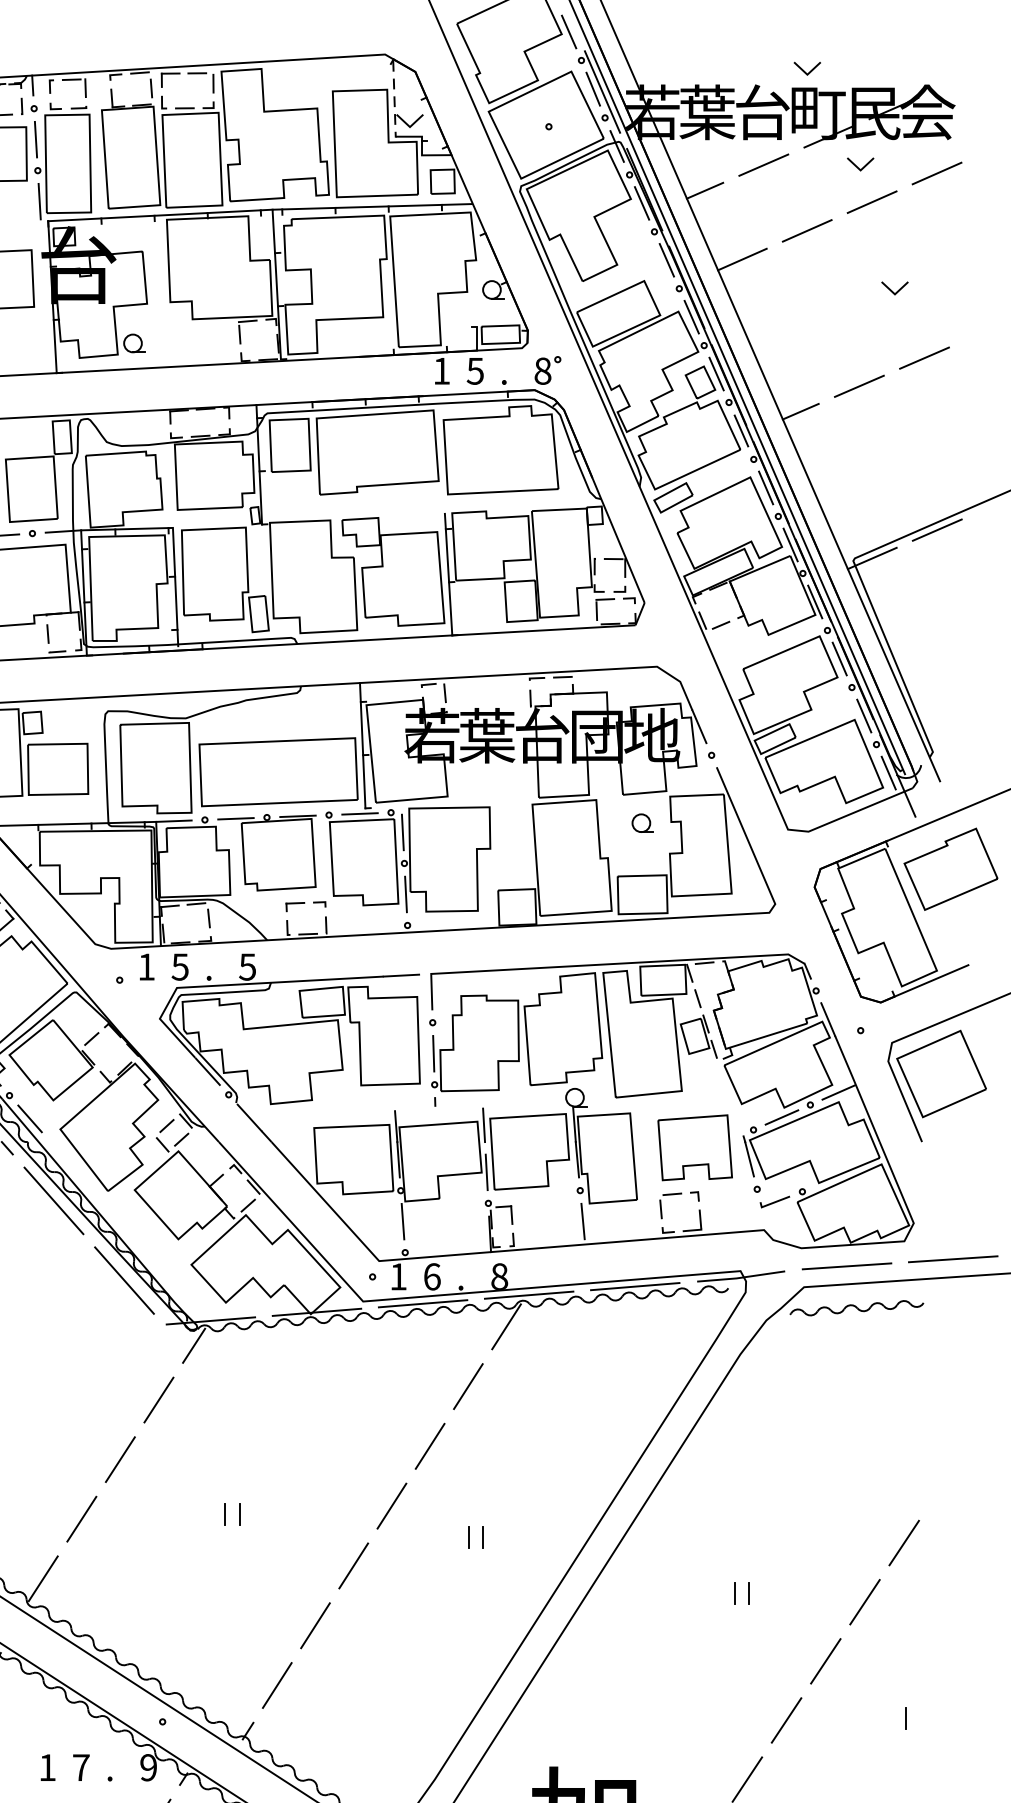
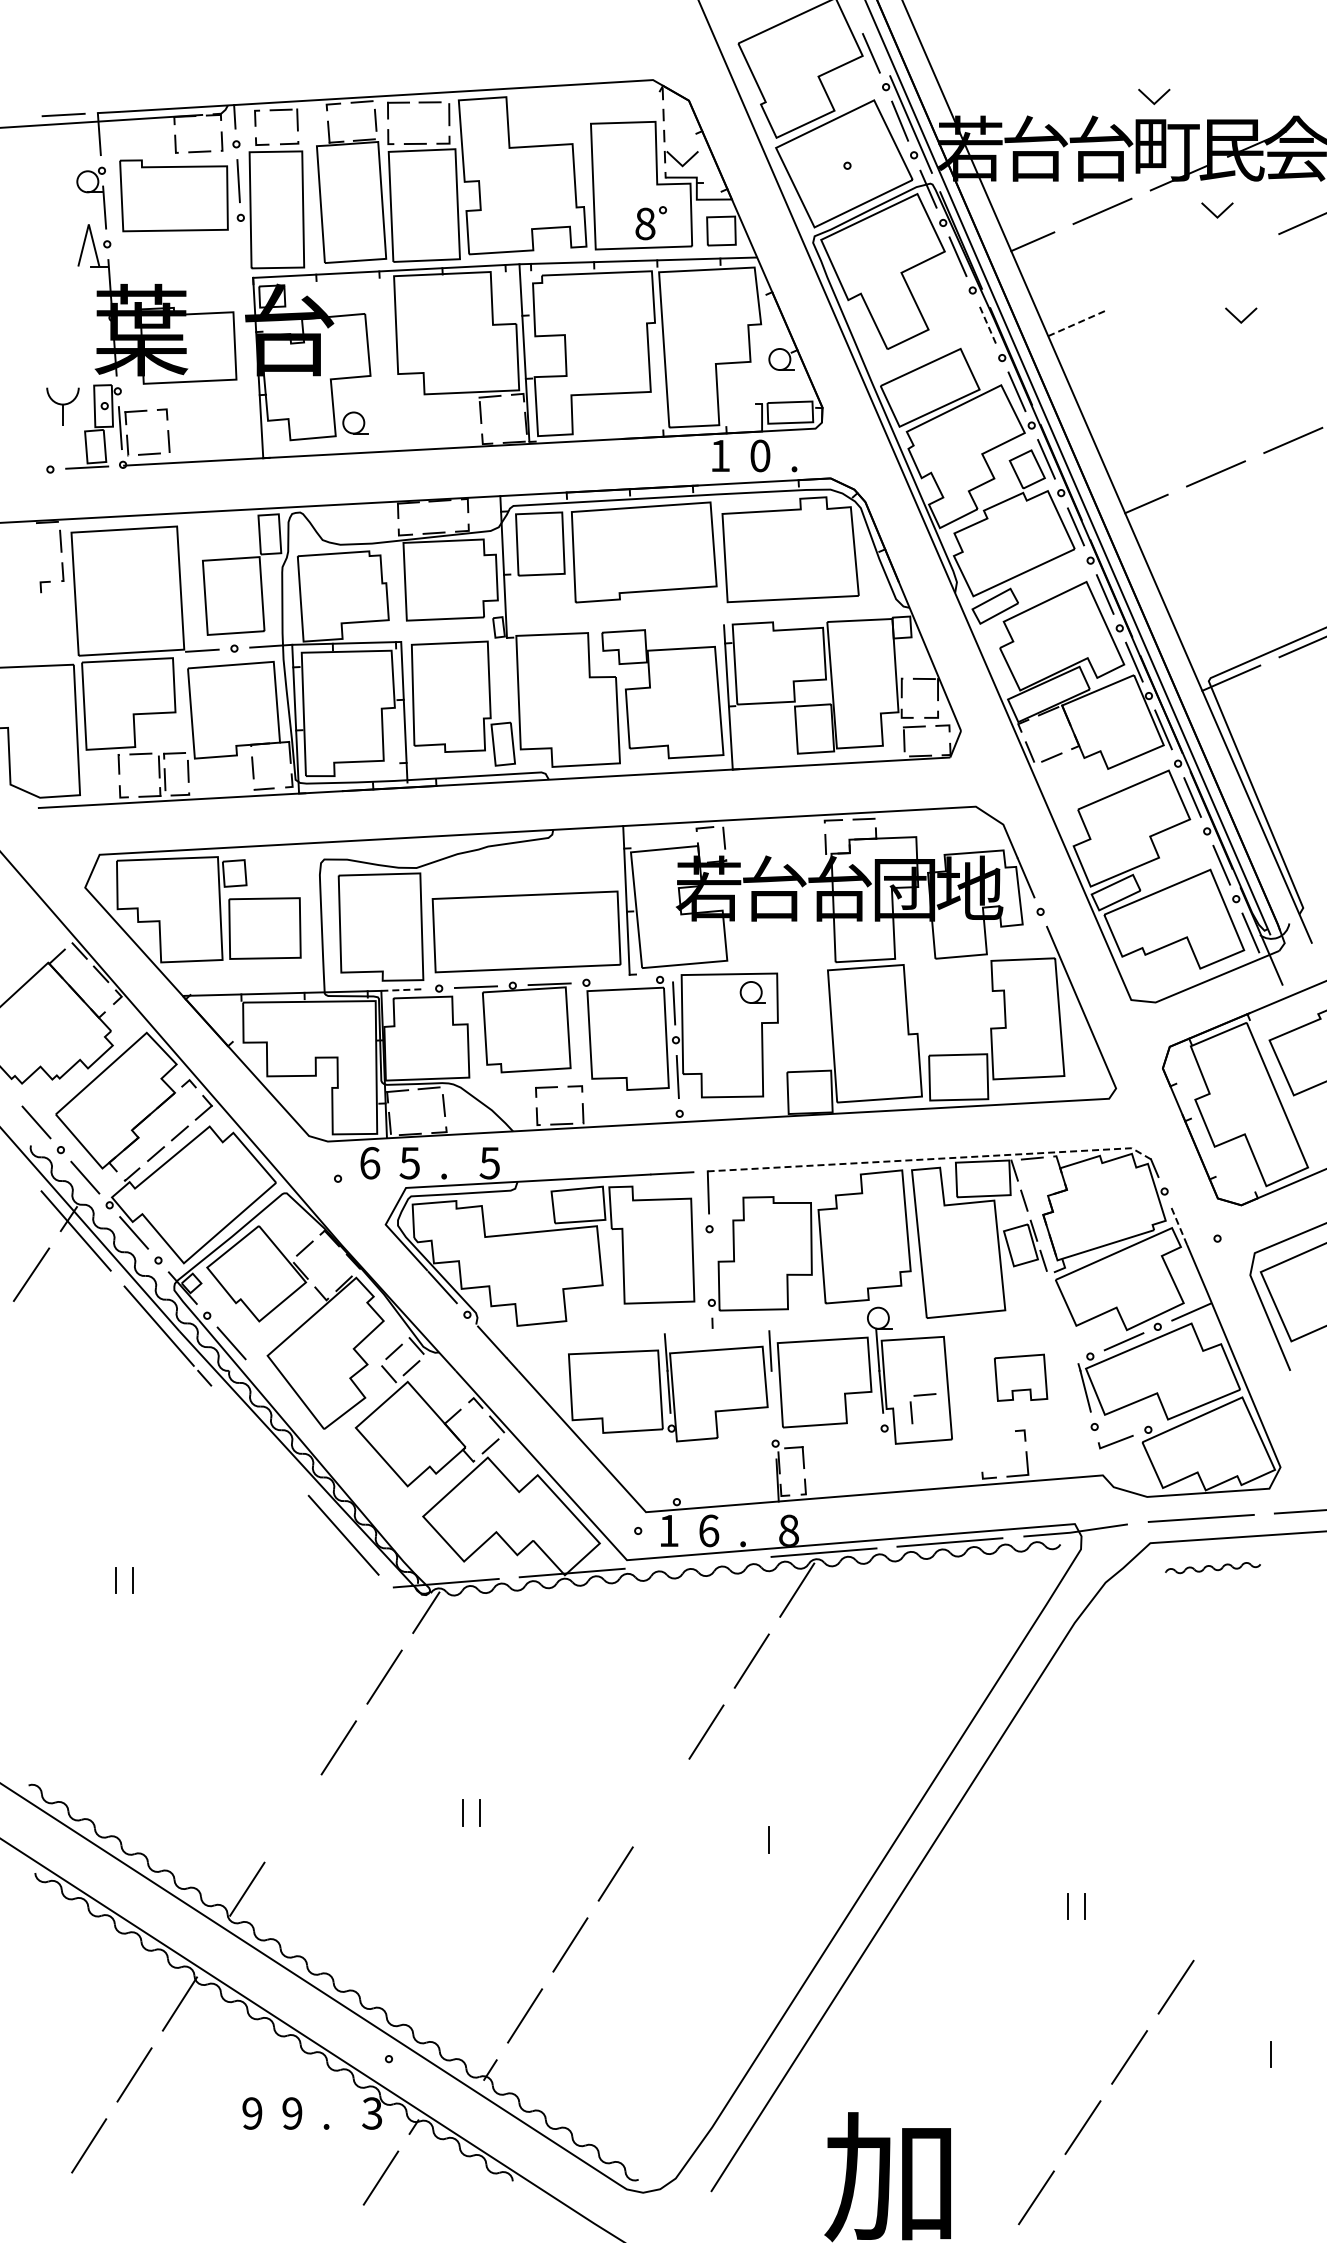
text: (707, 112) -> (1035, 148), 葉 -> 台
line: (39, 201) -> (242, 254), removed
line: (871, 201) -> (1230, 254), removed
line: (806, 230) -> (1153, 289), removed
line: (666, 259) -> (987, 323), solid -> dashed
line: (742, 259) -> (1077, 323), solid -> dashed
line: (892, 290) -> (1238, 318), moved
text: (475, 370) -> (760, 455), 5 -> 0
part: (547, 370) -> (650, 223), moved
text: (487, 735) -> (774, 888), 葉 -> 台
line: (360, 813) -> (623, 981), removed
line: (174, 821) -> (402, 990), solid -> dashed
part: (642, 823) -> (752, 992), moved
line: (619, 963) -> (931, 1159), solid -> dashed
text: (147, 967) -> (370, 1163), 1 -> 6
line: (827, 1019) -> (1178, 1225), solid -> dashed
line: (433, 1054) -> (710, 1266), removed
part: (694, 1147) -> (1020, 1377), size x0.6
line: (486, 1172) -> (773, 1406), removed
line: (53, 1200) -> (259, 1440), removed
part: (661, 1205) -> (912, 1408), moved
line: (402, 1221) -> (673, 1465), removed
line: (582, 1221) -> (887, 1465), removed
line: (422, 1303) -> (697, 1562), removed
part: (856, 1307) -> (1212, 1567), size x0.6
line: (392, 1505) -> (661, 1802), removed
line: (81, 1519) -> (292, 1818), removed
line: (468, 1536) -> (752, 1839), removed
line: (903, 1542) -> (1268, 1846), removed
line: (864, 1601) -> (1222, 1916), removed
text: (47, 1767) -> (252, 2113), 1 -> 9
text: (81, 1767) -> (292, 2113), 7 -> 9
text: (148, 1767) -> (372, 2113), 9 -> 3

